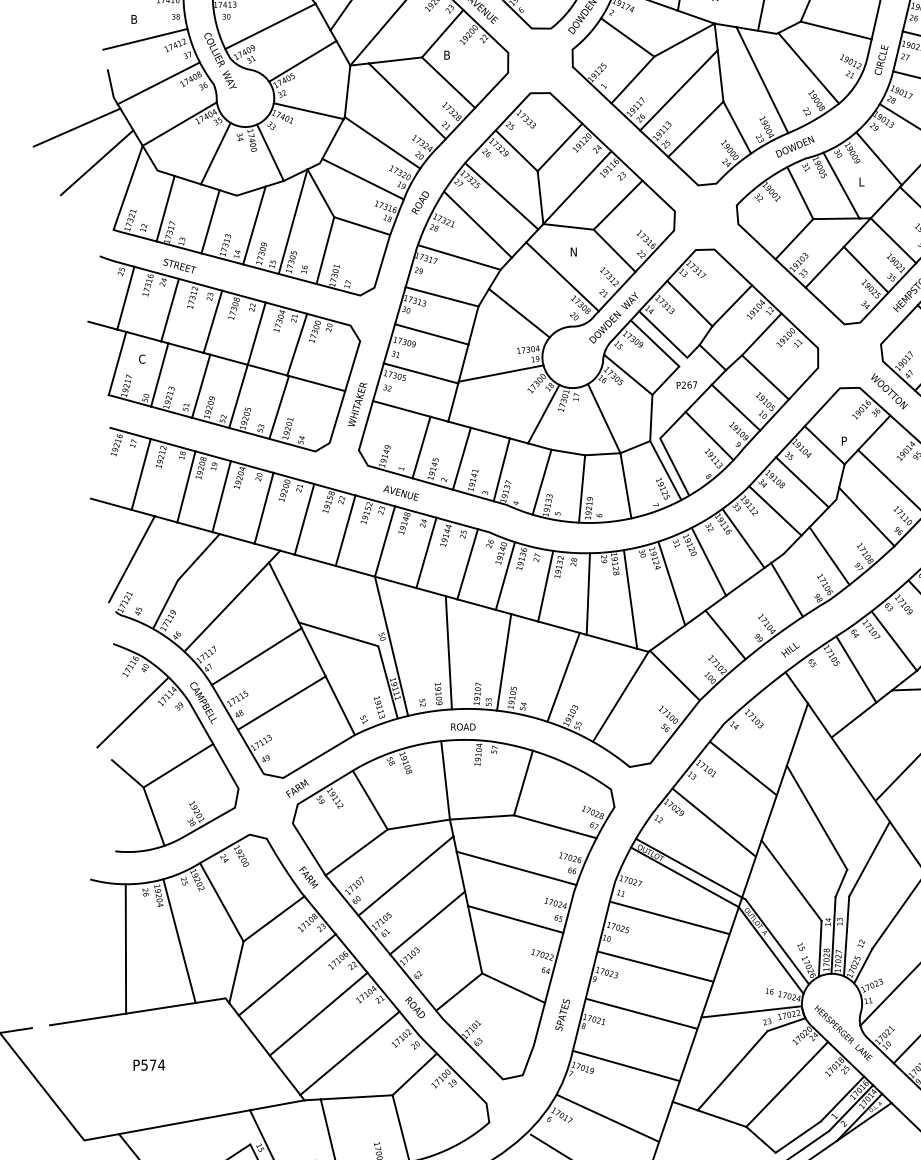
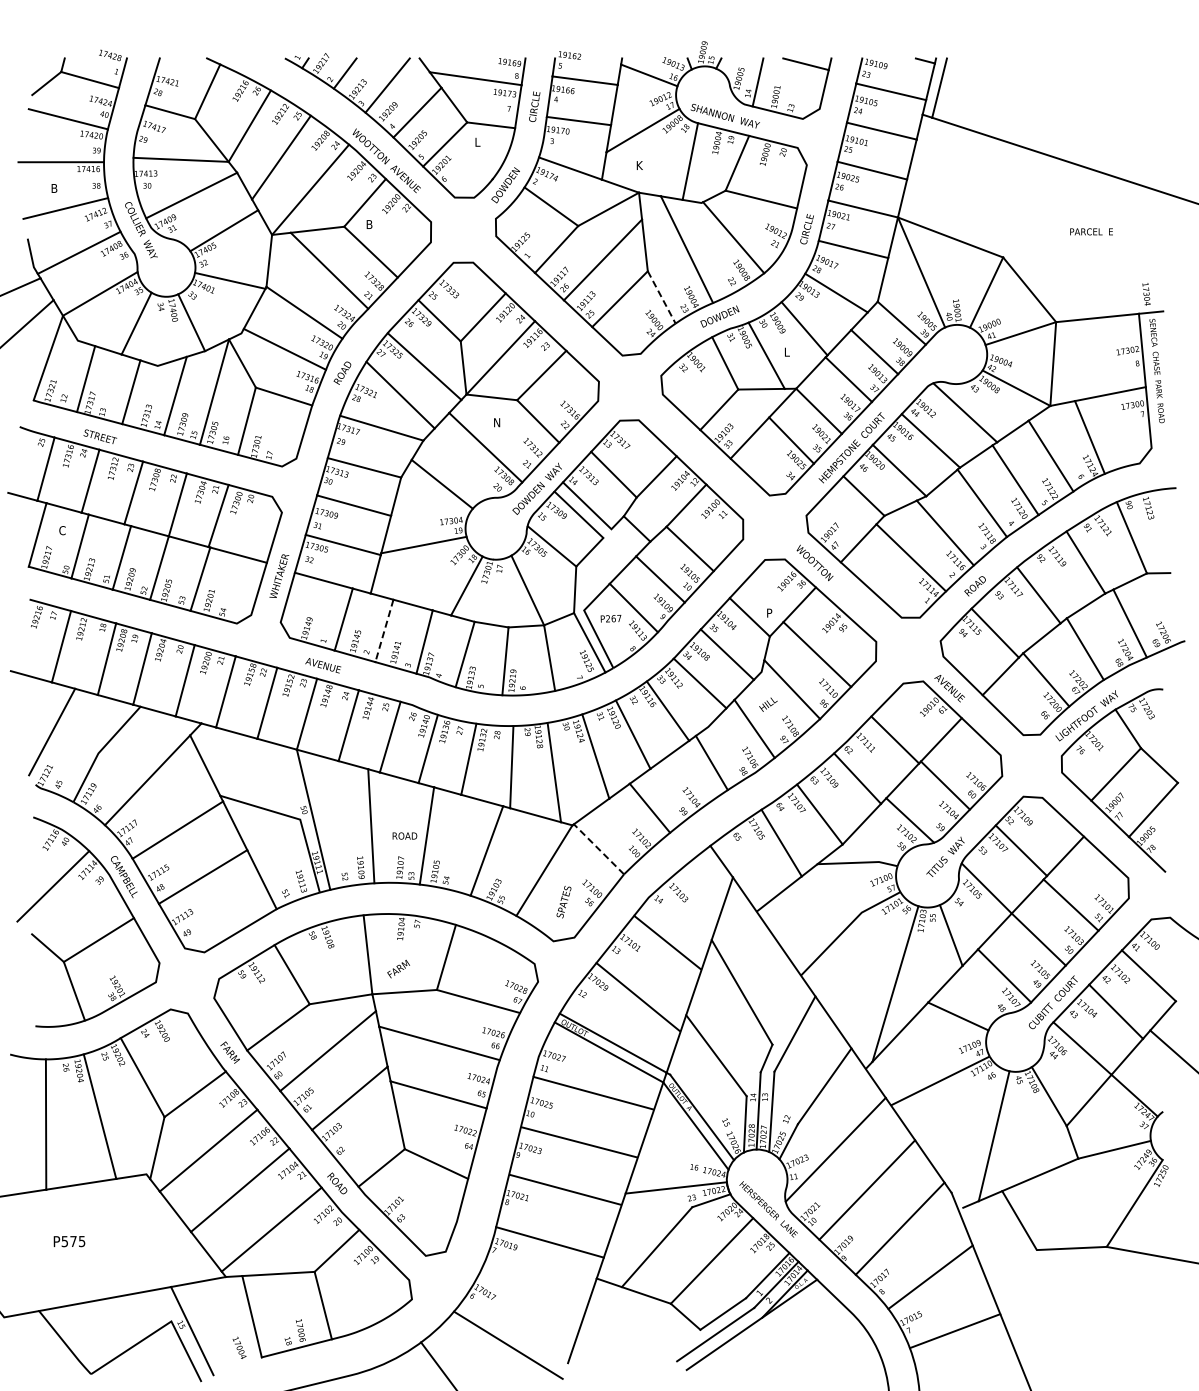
line: (737, 127) -> (661, 297), solid -> dashed
text: (686, 384) -> (610, 618), moved
line: (461, 459) -> (384, 631), solid -> dashed
text: (790, 650) -> (768, 704), moved
line: (674, 674) -> (598, 848), solid -> dashed
text: (462, 726) -> (404, 835), moved
text: (297, 788) -> (398, 968), moved
text: (562, 1015) -> (563, 902), moved
text: (161, 1065) -> (81, 1241), P574 -> P575
line: (607, 1117) -> (531, 1294), removed

